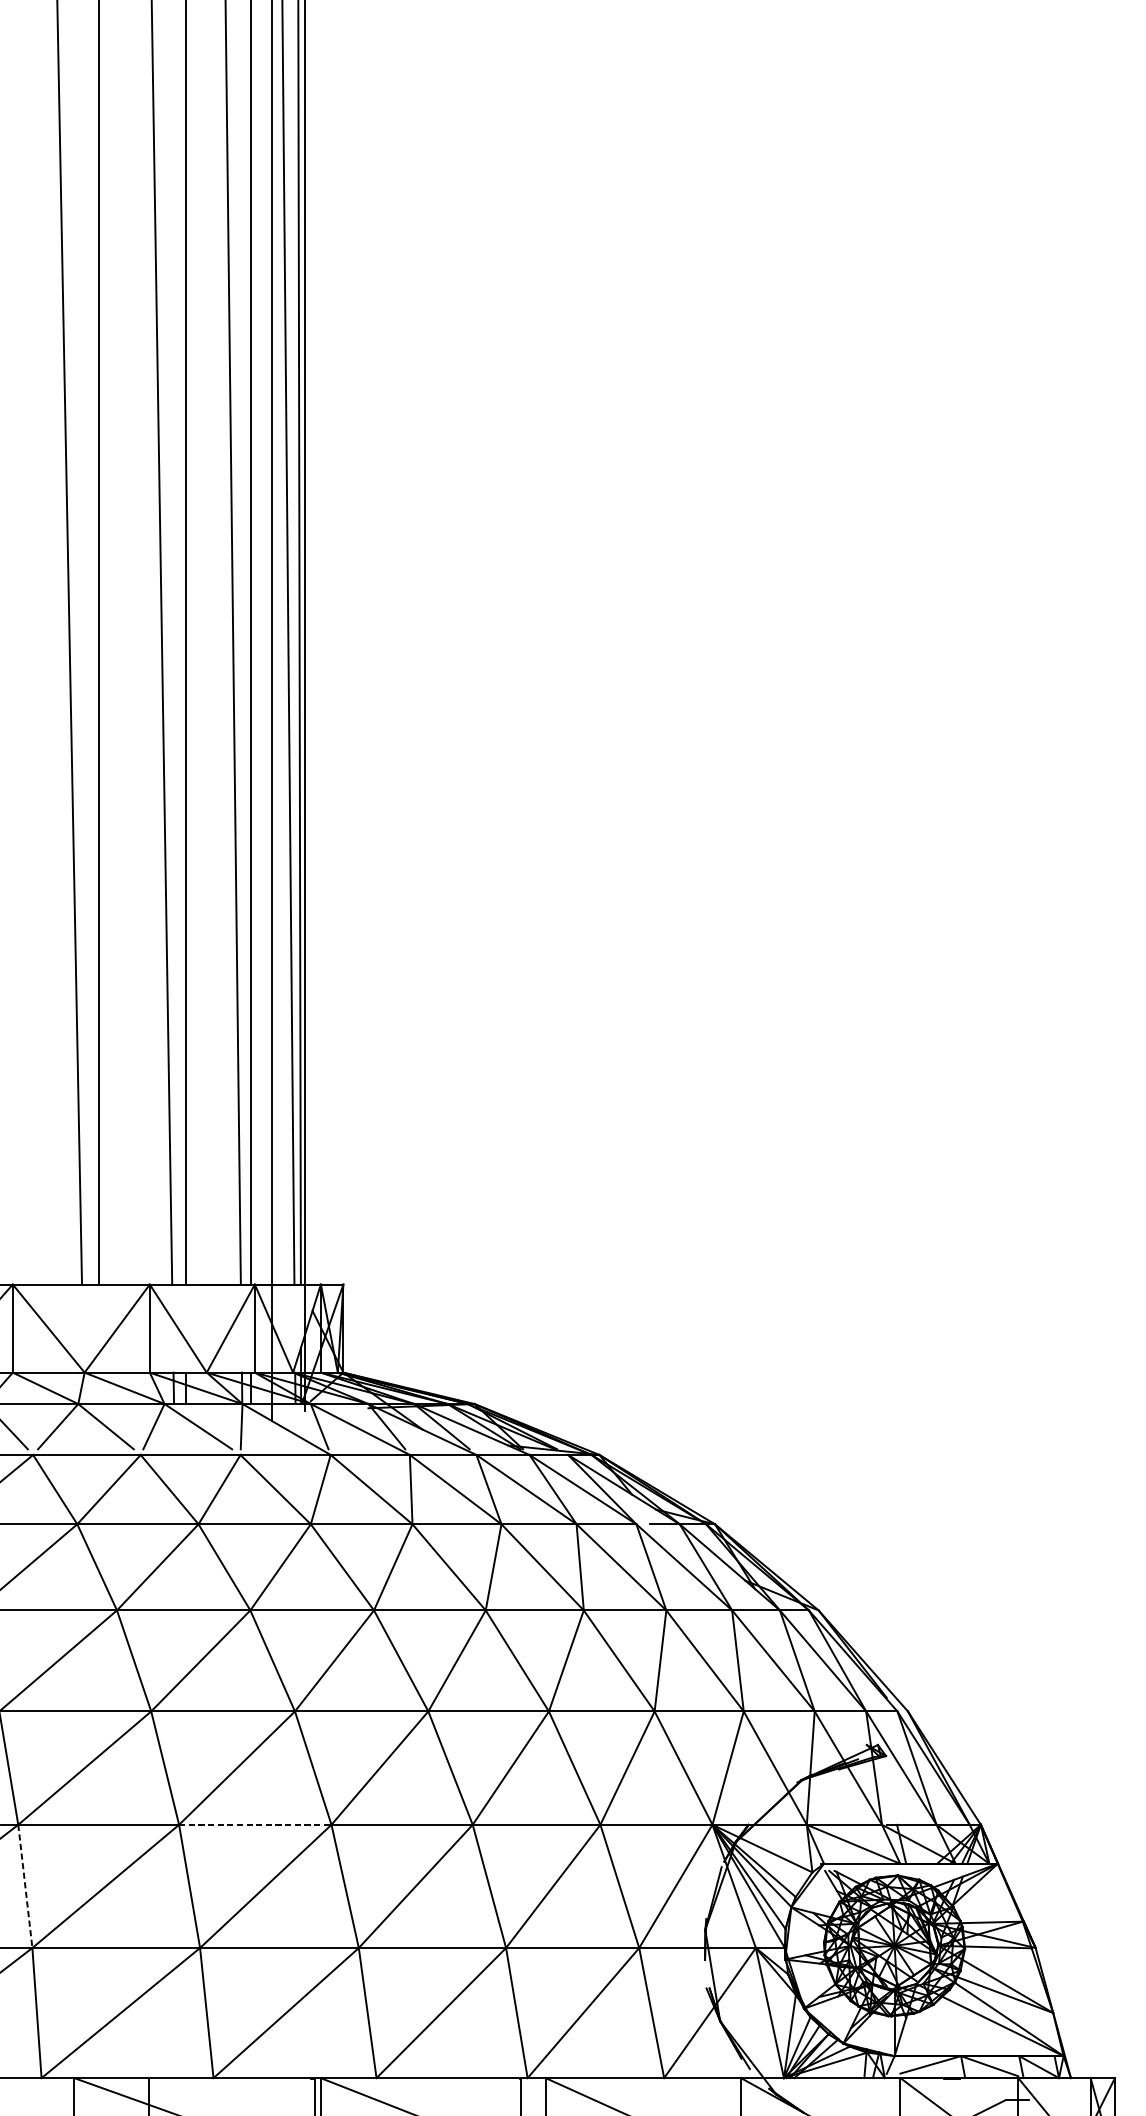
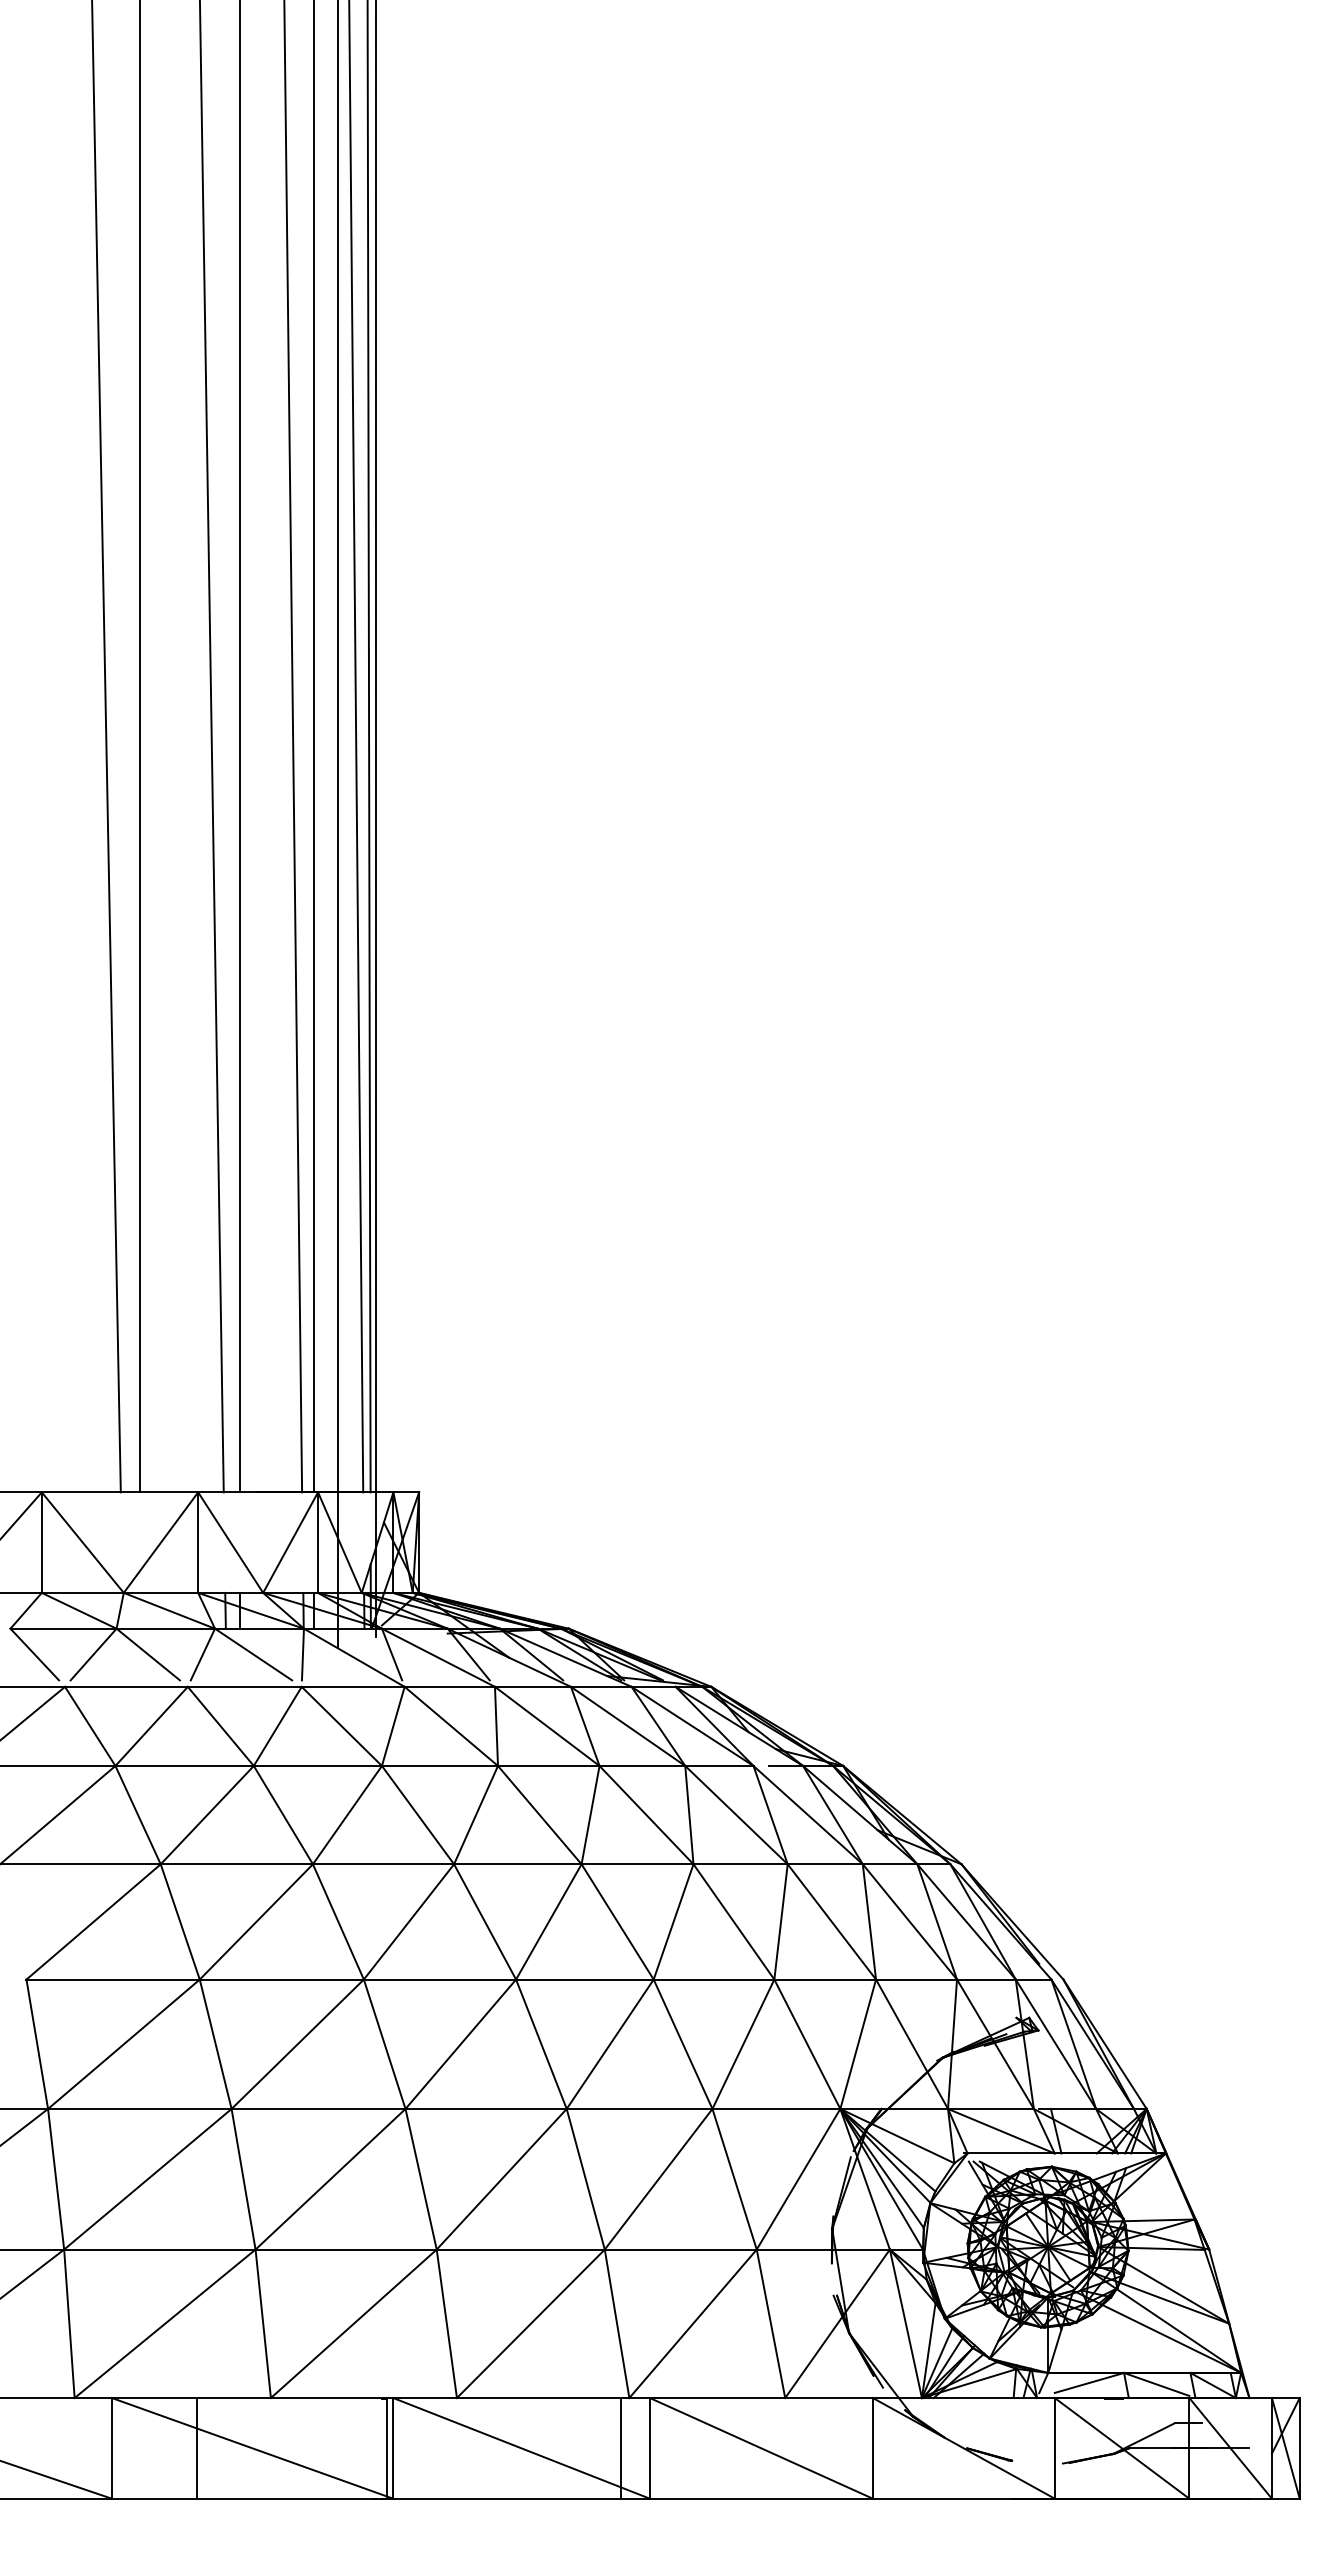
line: (255, 1824) -> (318, 2108), dashed -> solid
line: (25, 1886) -> (56, 2179), dashed -> solid

